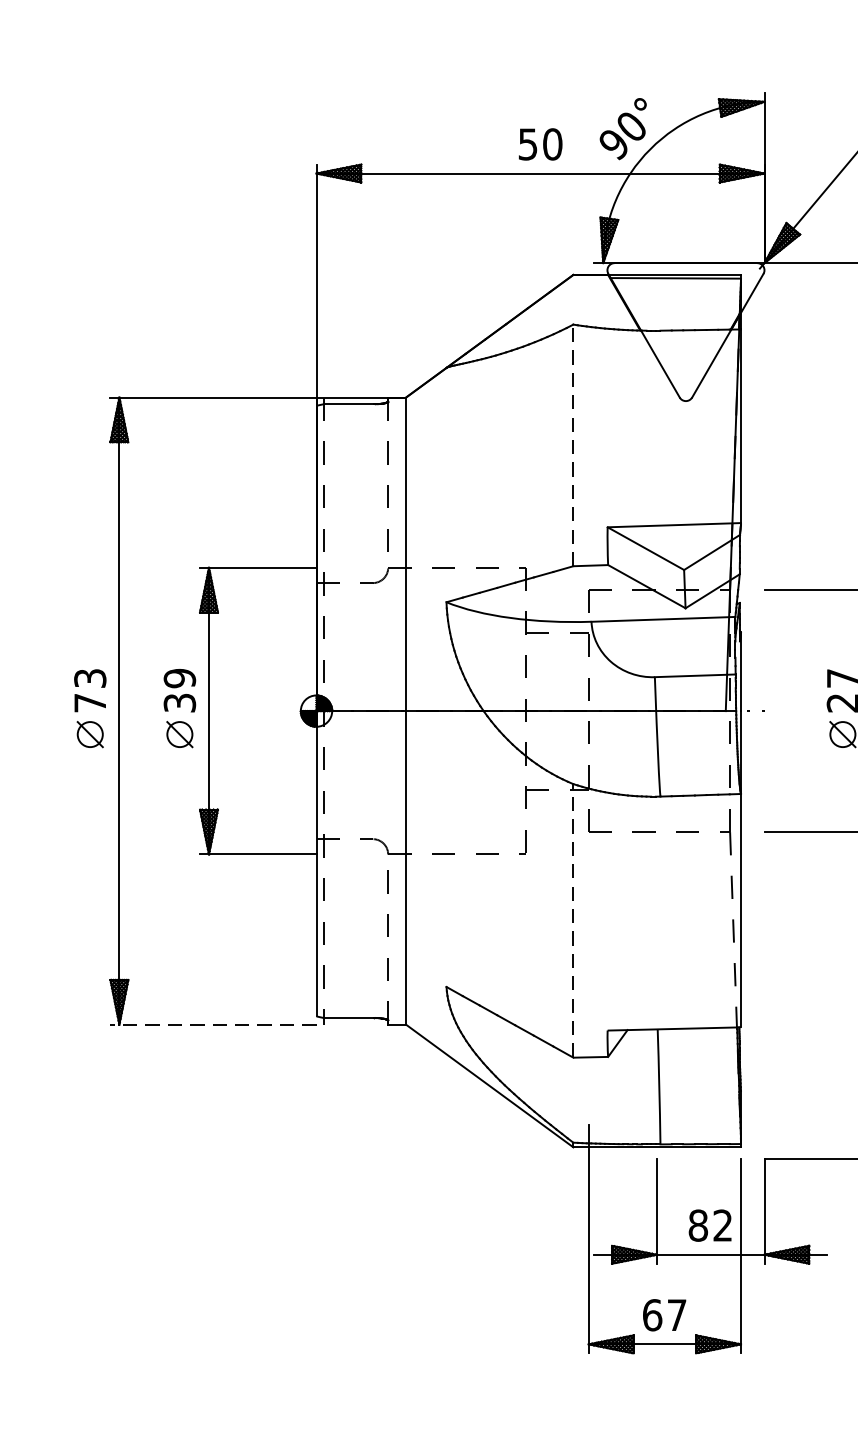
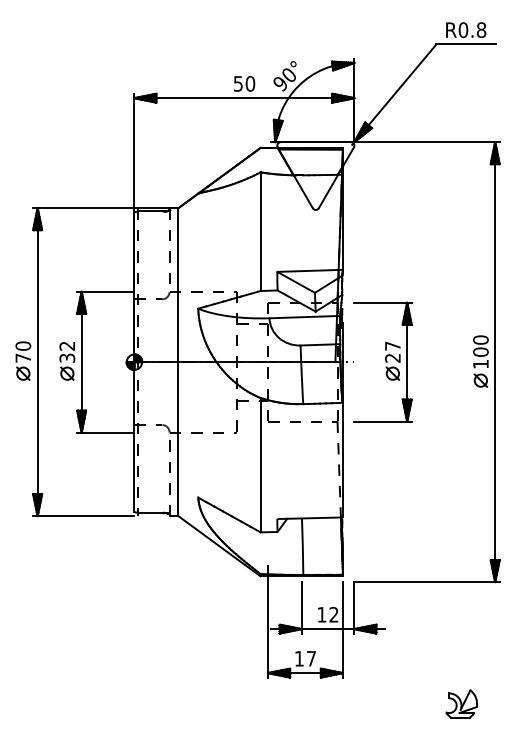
line: (573, 444) -> (260, 231), dashed -> solid
text: (90, 677) -> (23, 345), 73 -> 70
text: (180, 677) -> (67, 345), 39 -> 32
line: (573, 919) -> (260, 464), dashed -> solid
line: (212, 1025) -> (83, 516), dashed -> solid
text: (697, 1224) -> (321, 614), 82 -> 12
text: (652, 1314) -> (299, 658), 67 -> 17

